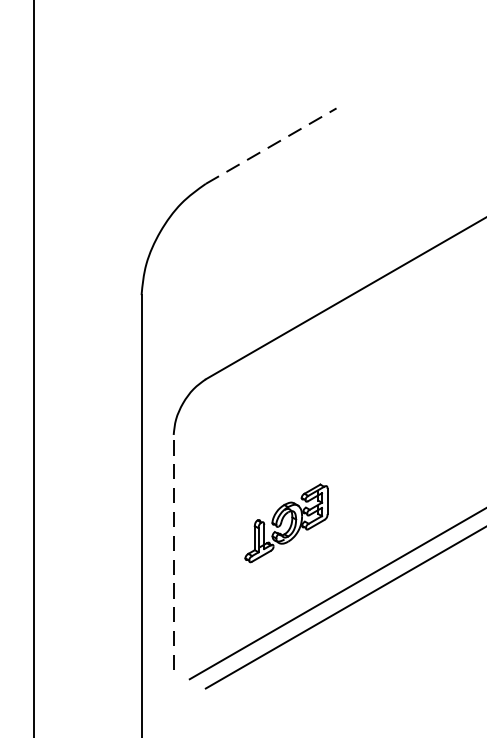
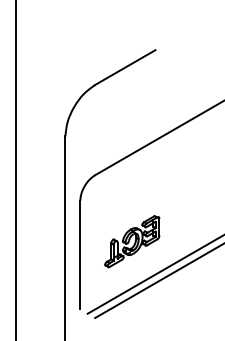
line: (271, 145) -> (125, 67), dashed -> solid
part: (286, 522) -> (132, 241), size x1.43
line: (174, 550) -> (80, 254), dashed -> solid

